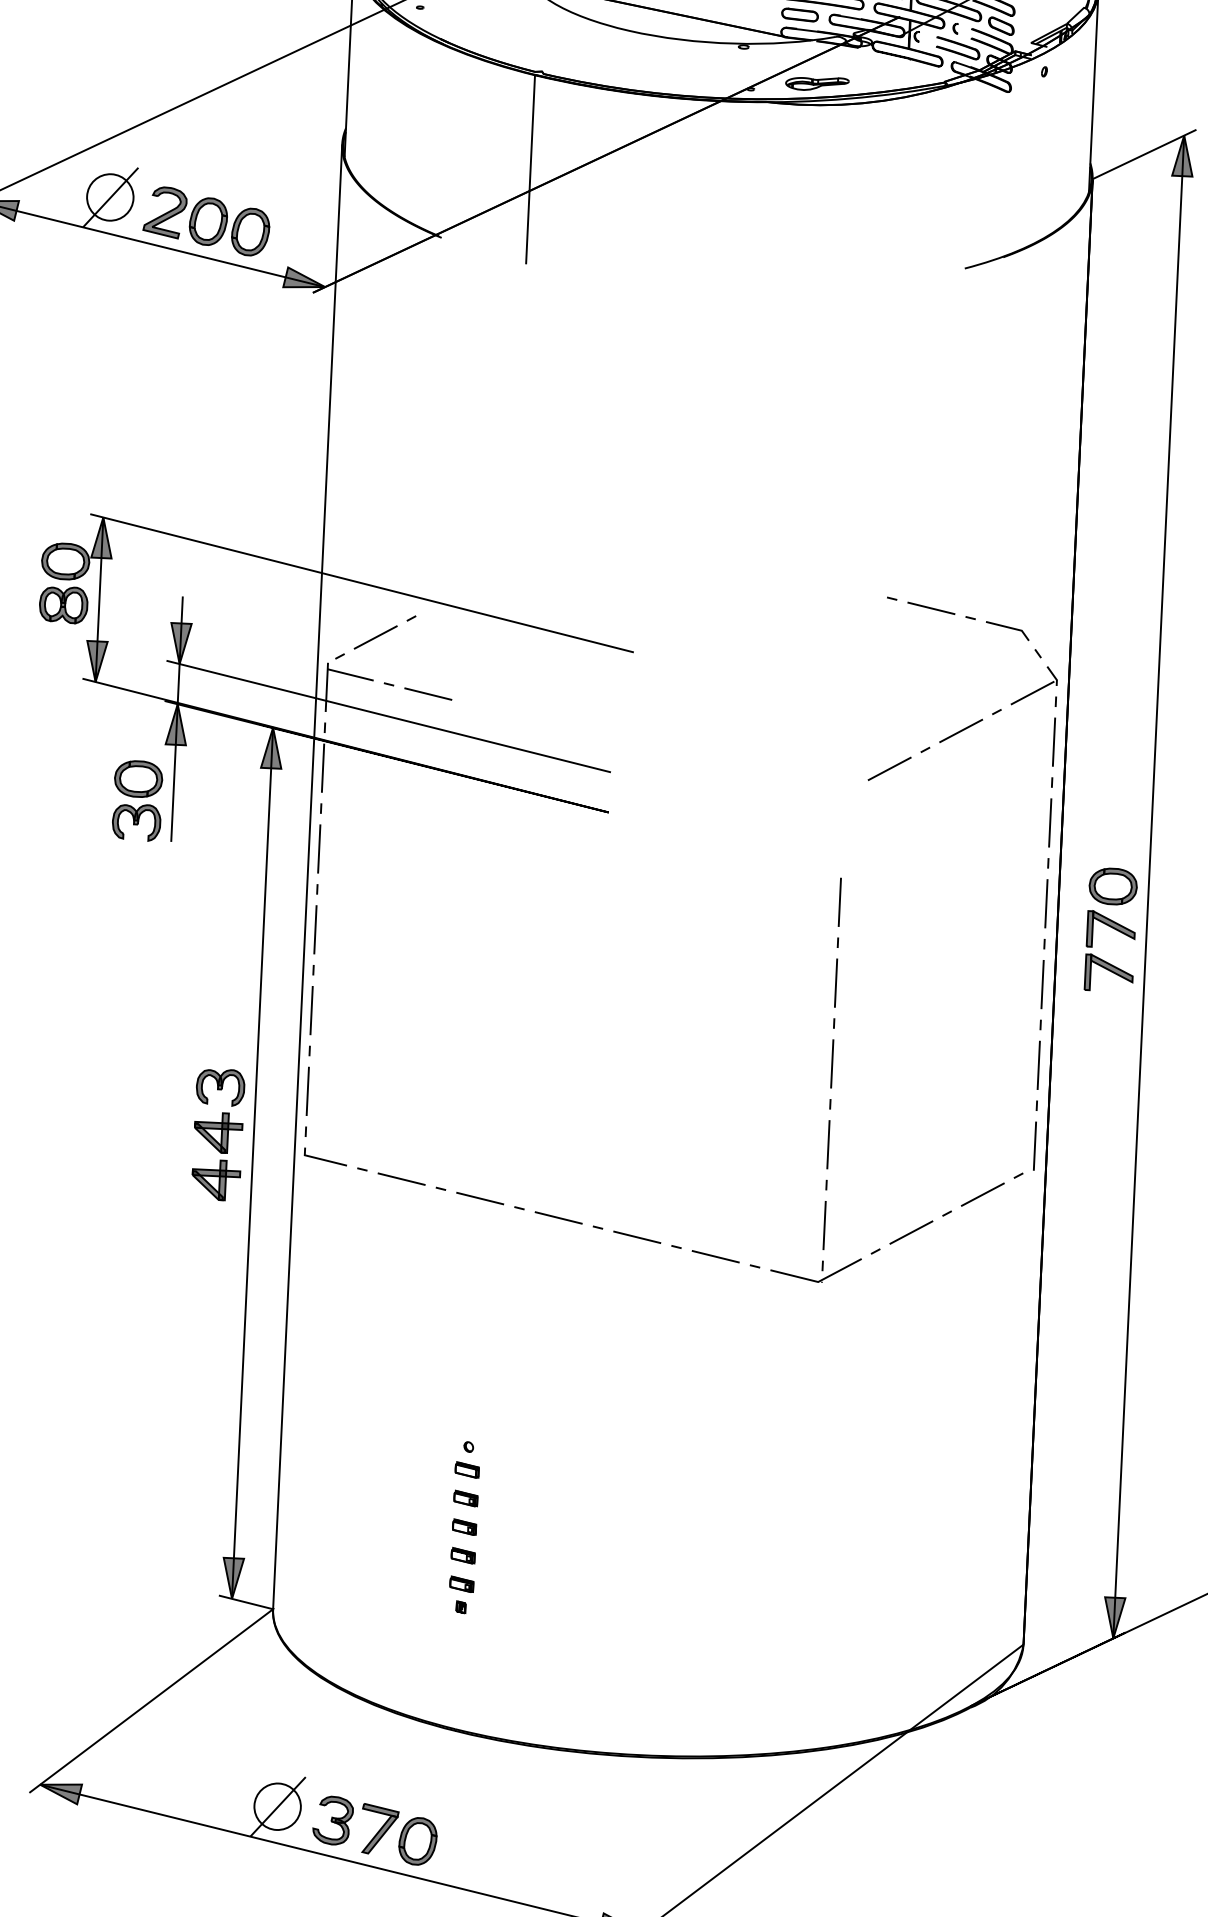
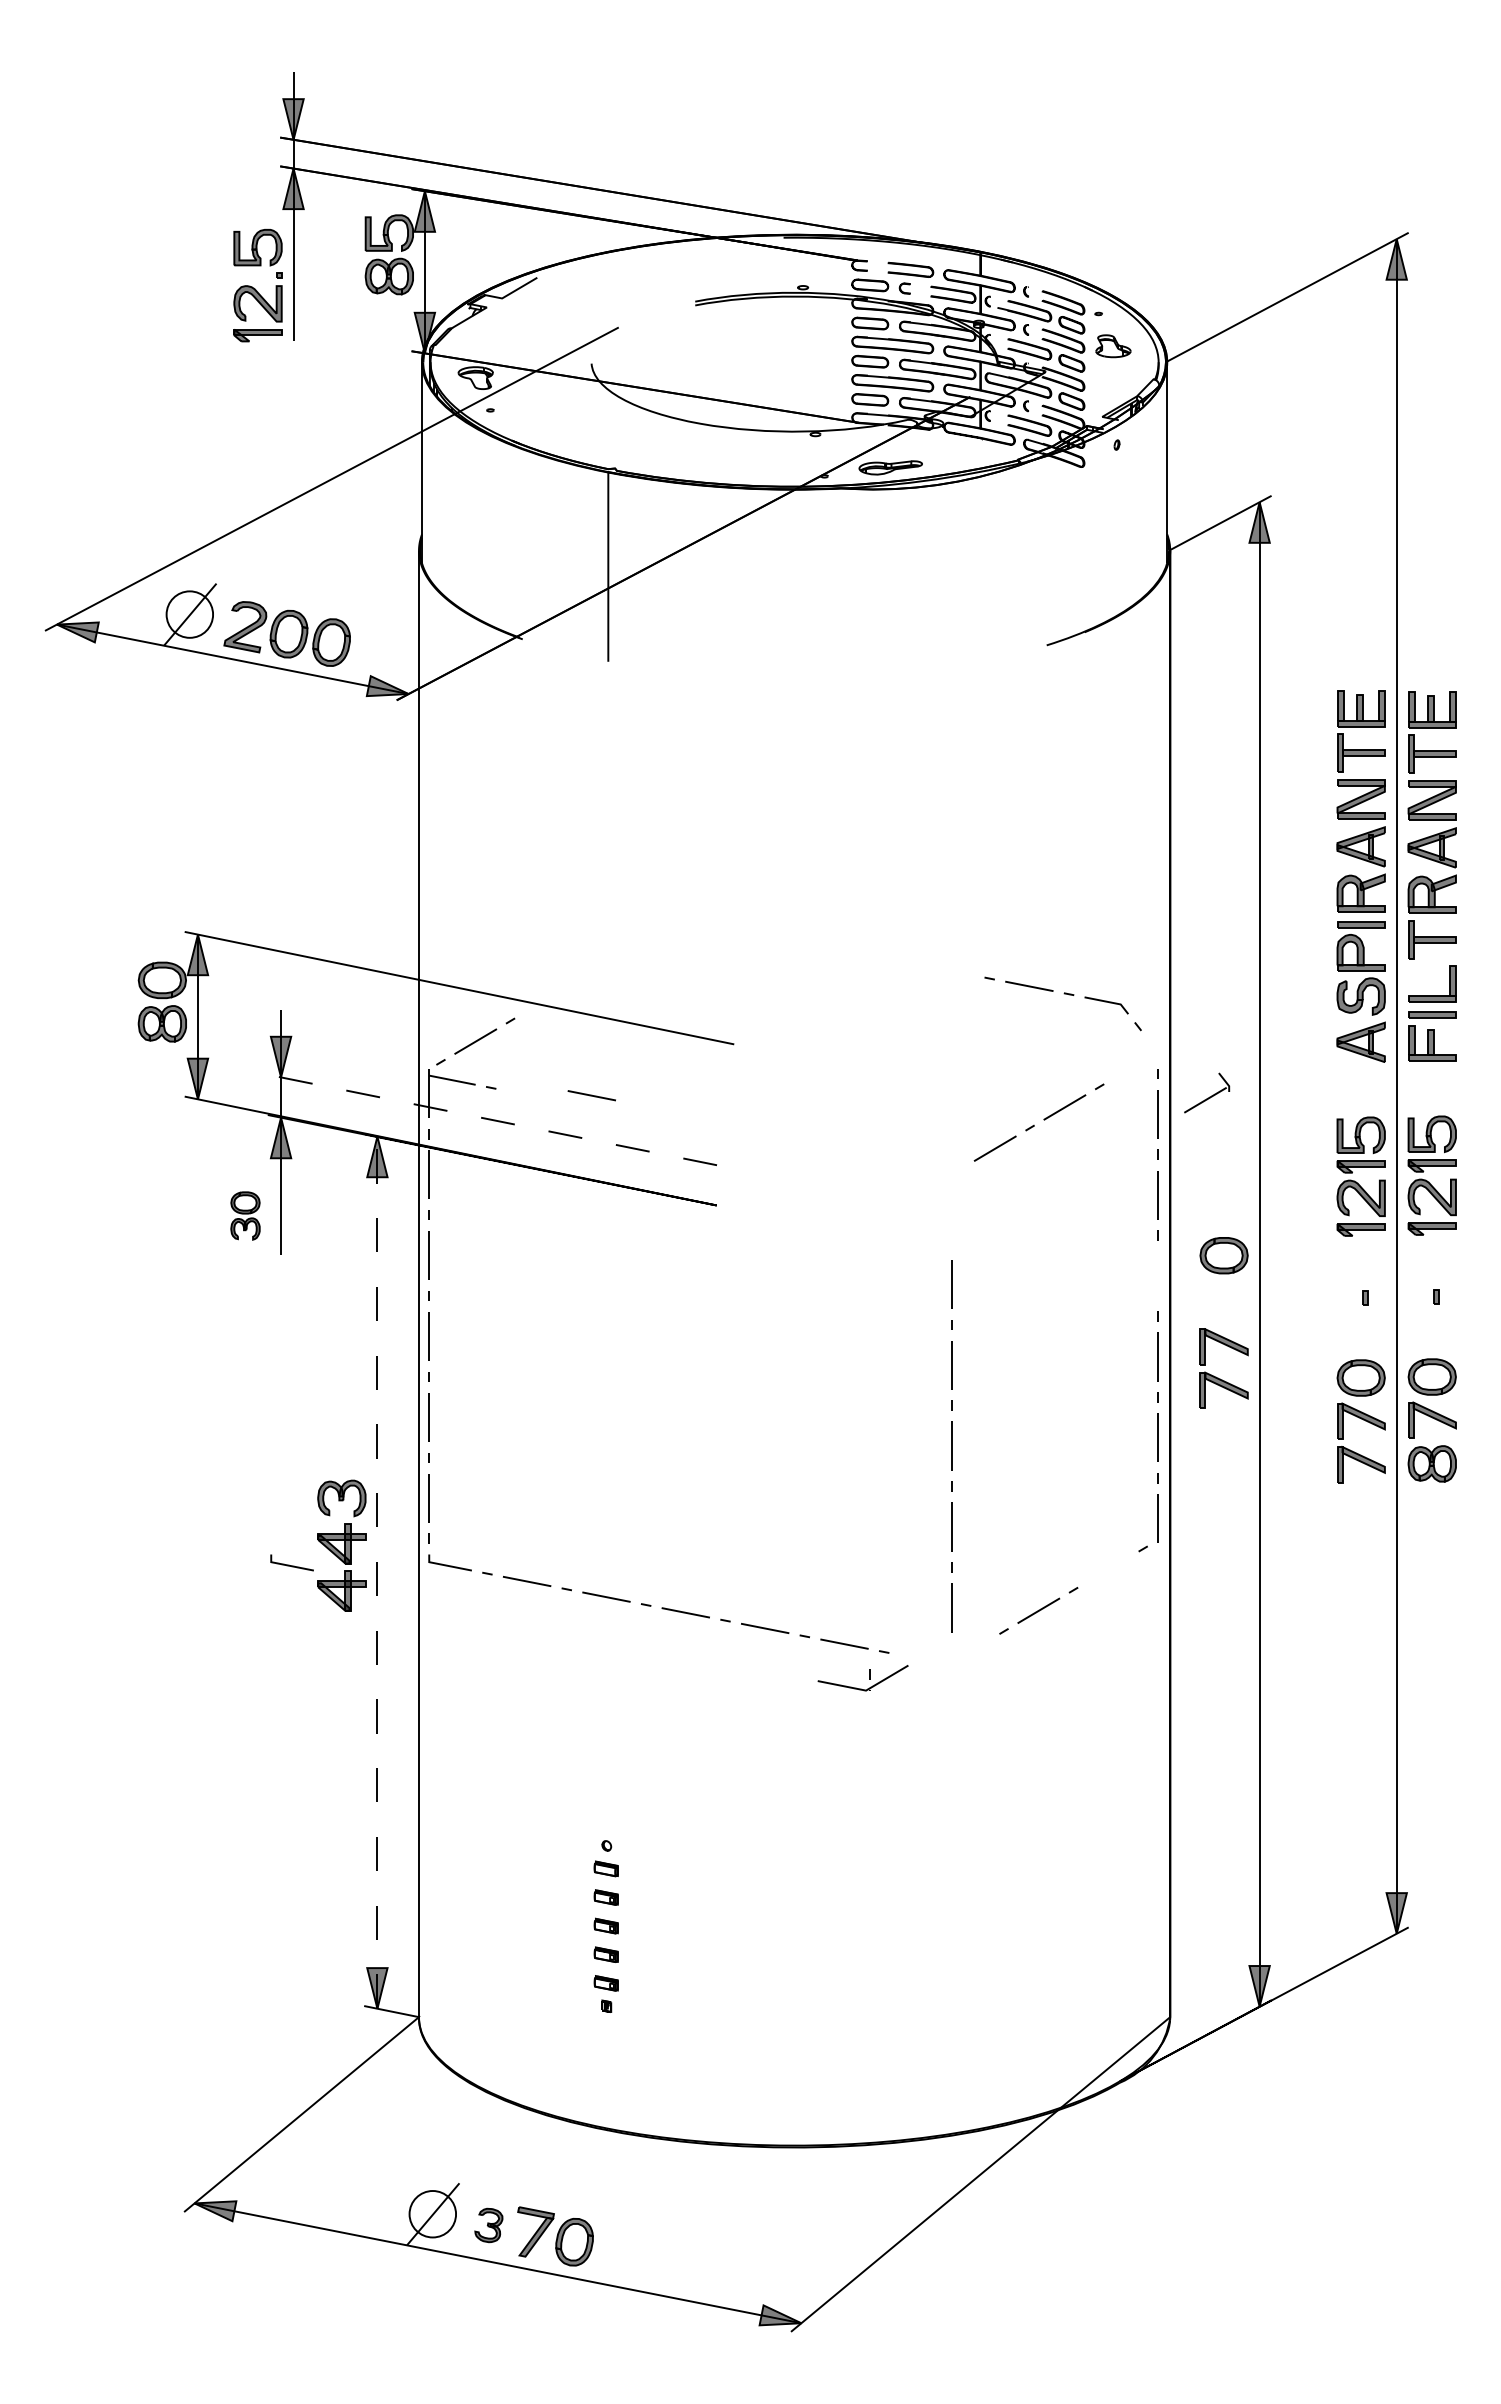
part: (1035, 685) -> (1207, 1092), moved
line: (427, 693) -> (591, 1095), moved
line: (387, 716) -> (491, 1119), solid -> dashed
part: (137, 800) -> (245, 1215), size x0.6
line: (1045, 903) -> (1157, 1275), removed
part: (1104, 960) -> (1218, 1377), moved
line: (165, 1150) -> (289, 1564), added
line: (252, 1163) -> (377, 1572), solid -> dashed
line: (982, 1194) -> (1108, 1569), removed
part: (822, 1270) -> (869, 1678), moved
part: (332, 1820) -> (488, 2225), size x0.7

